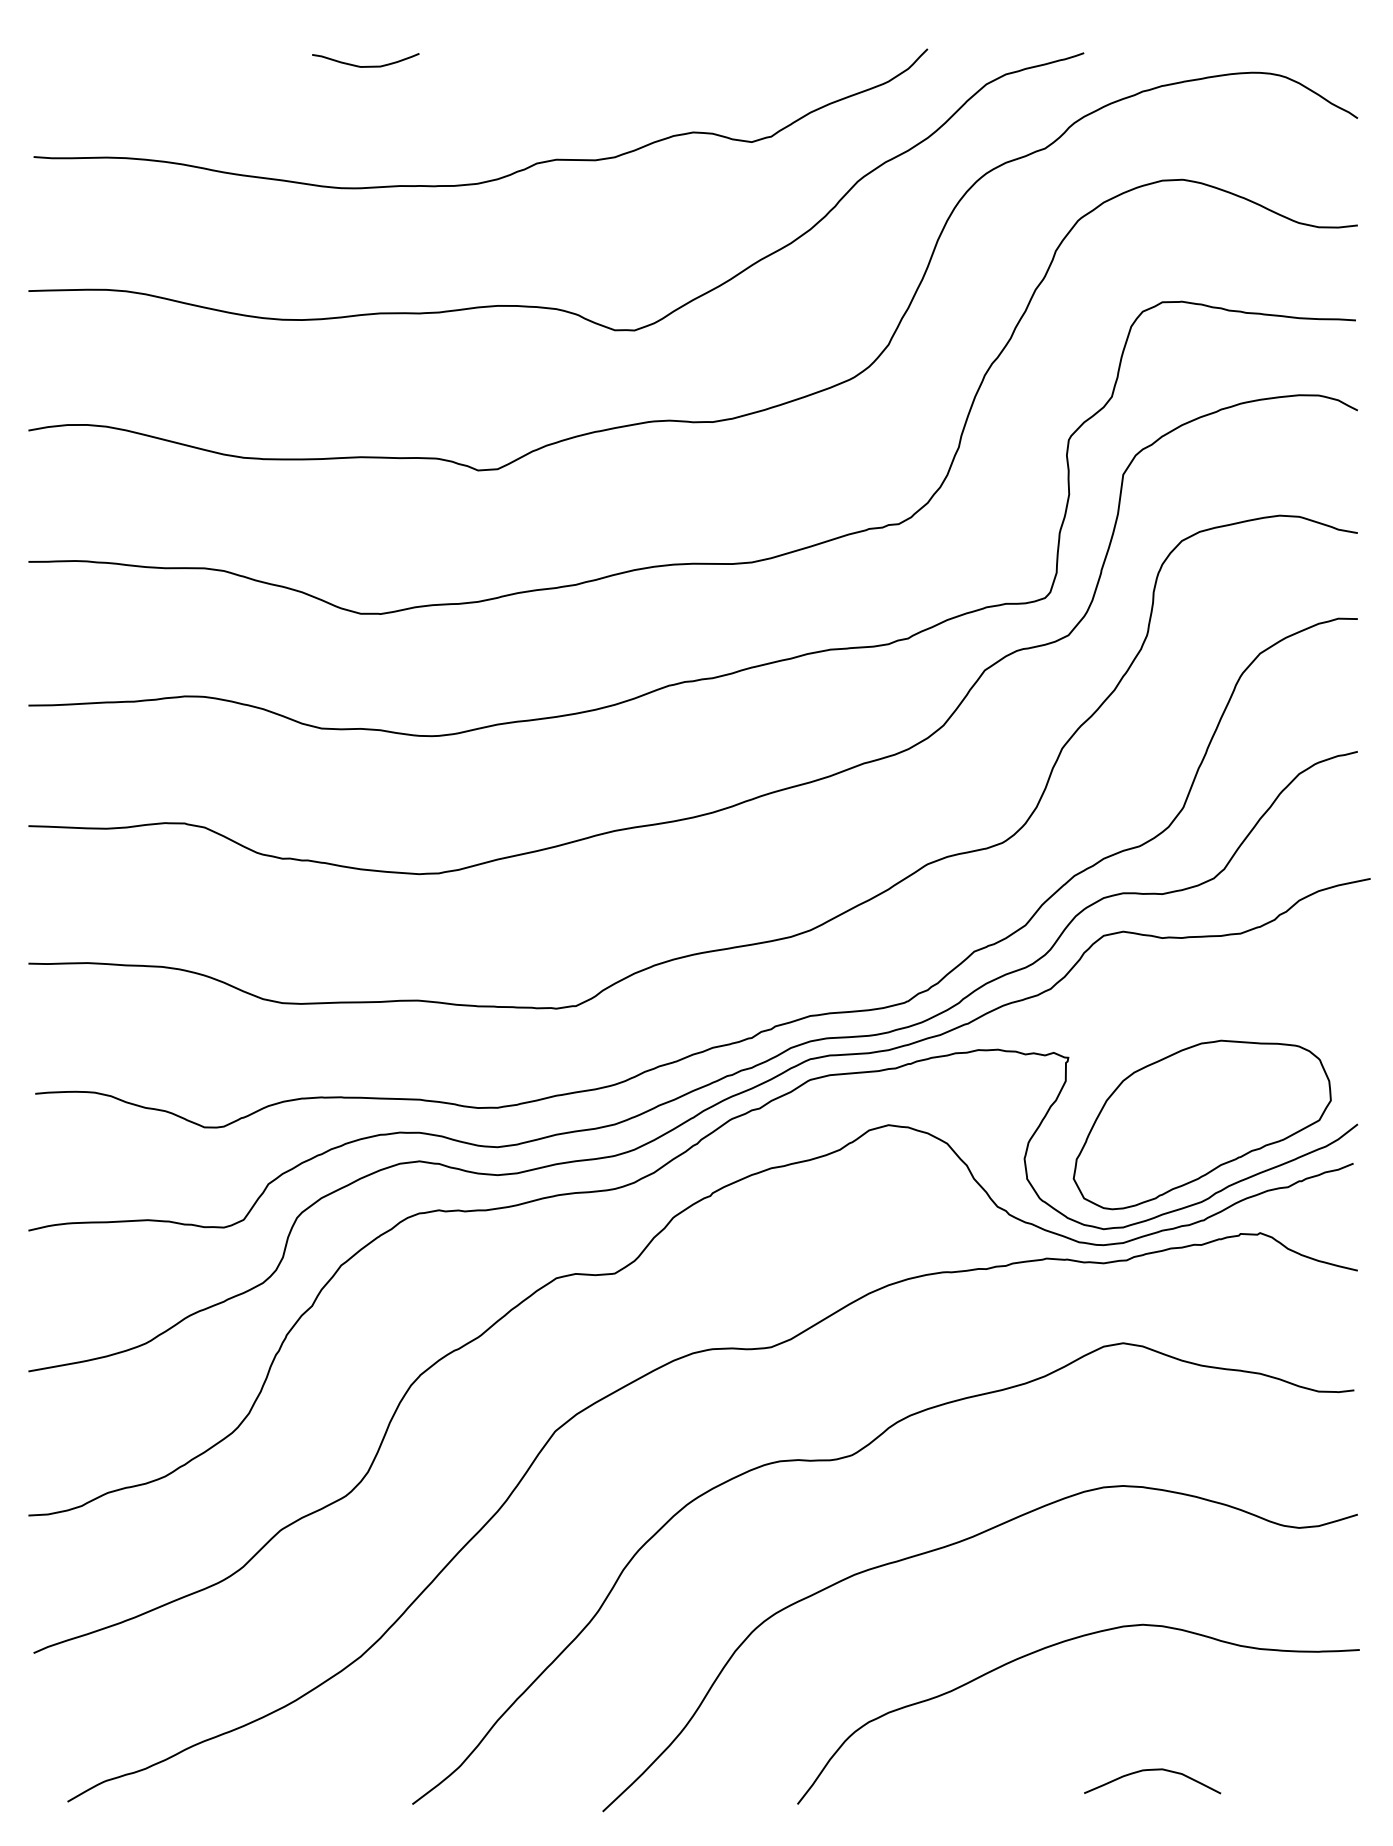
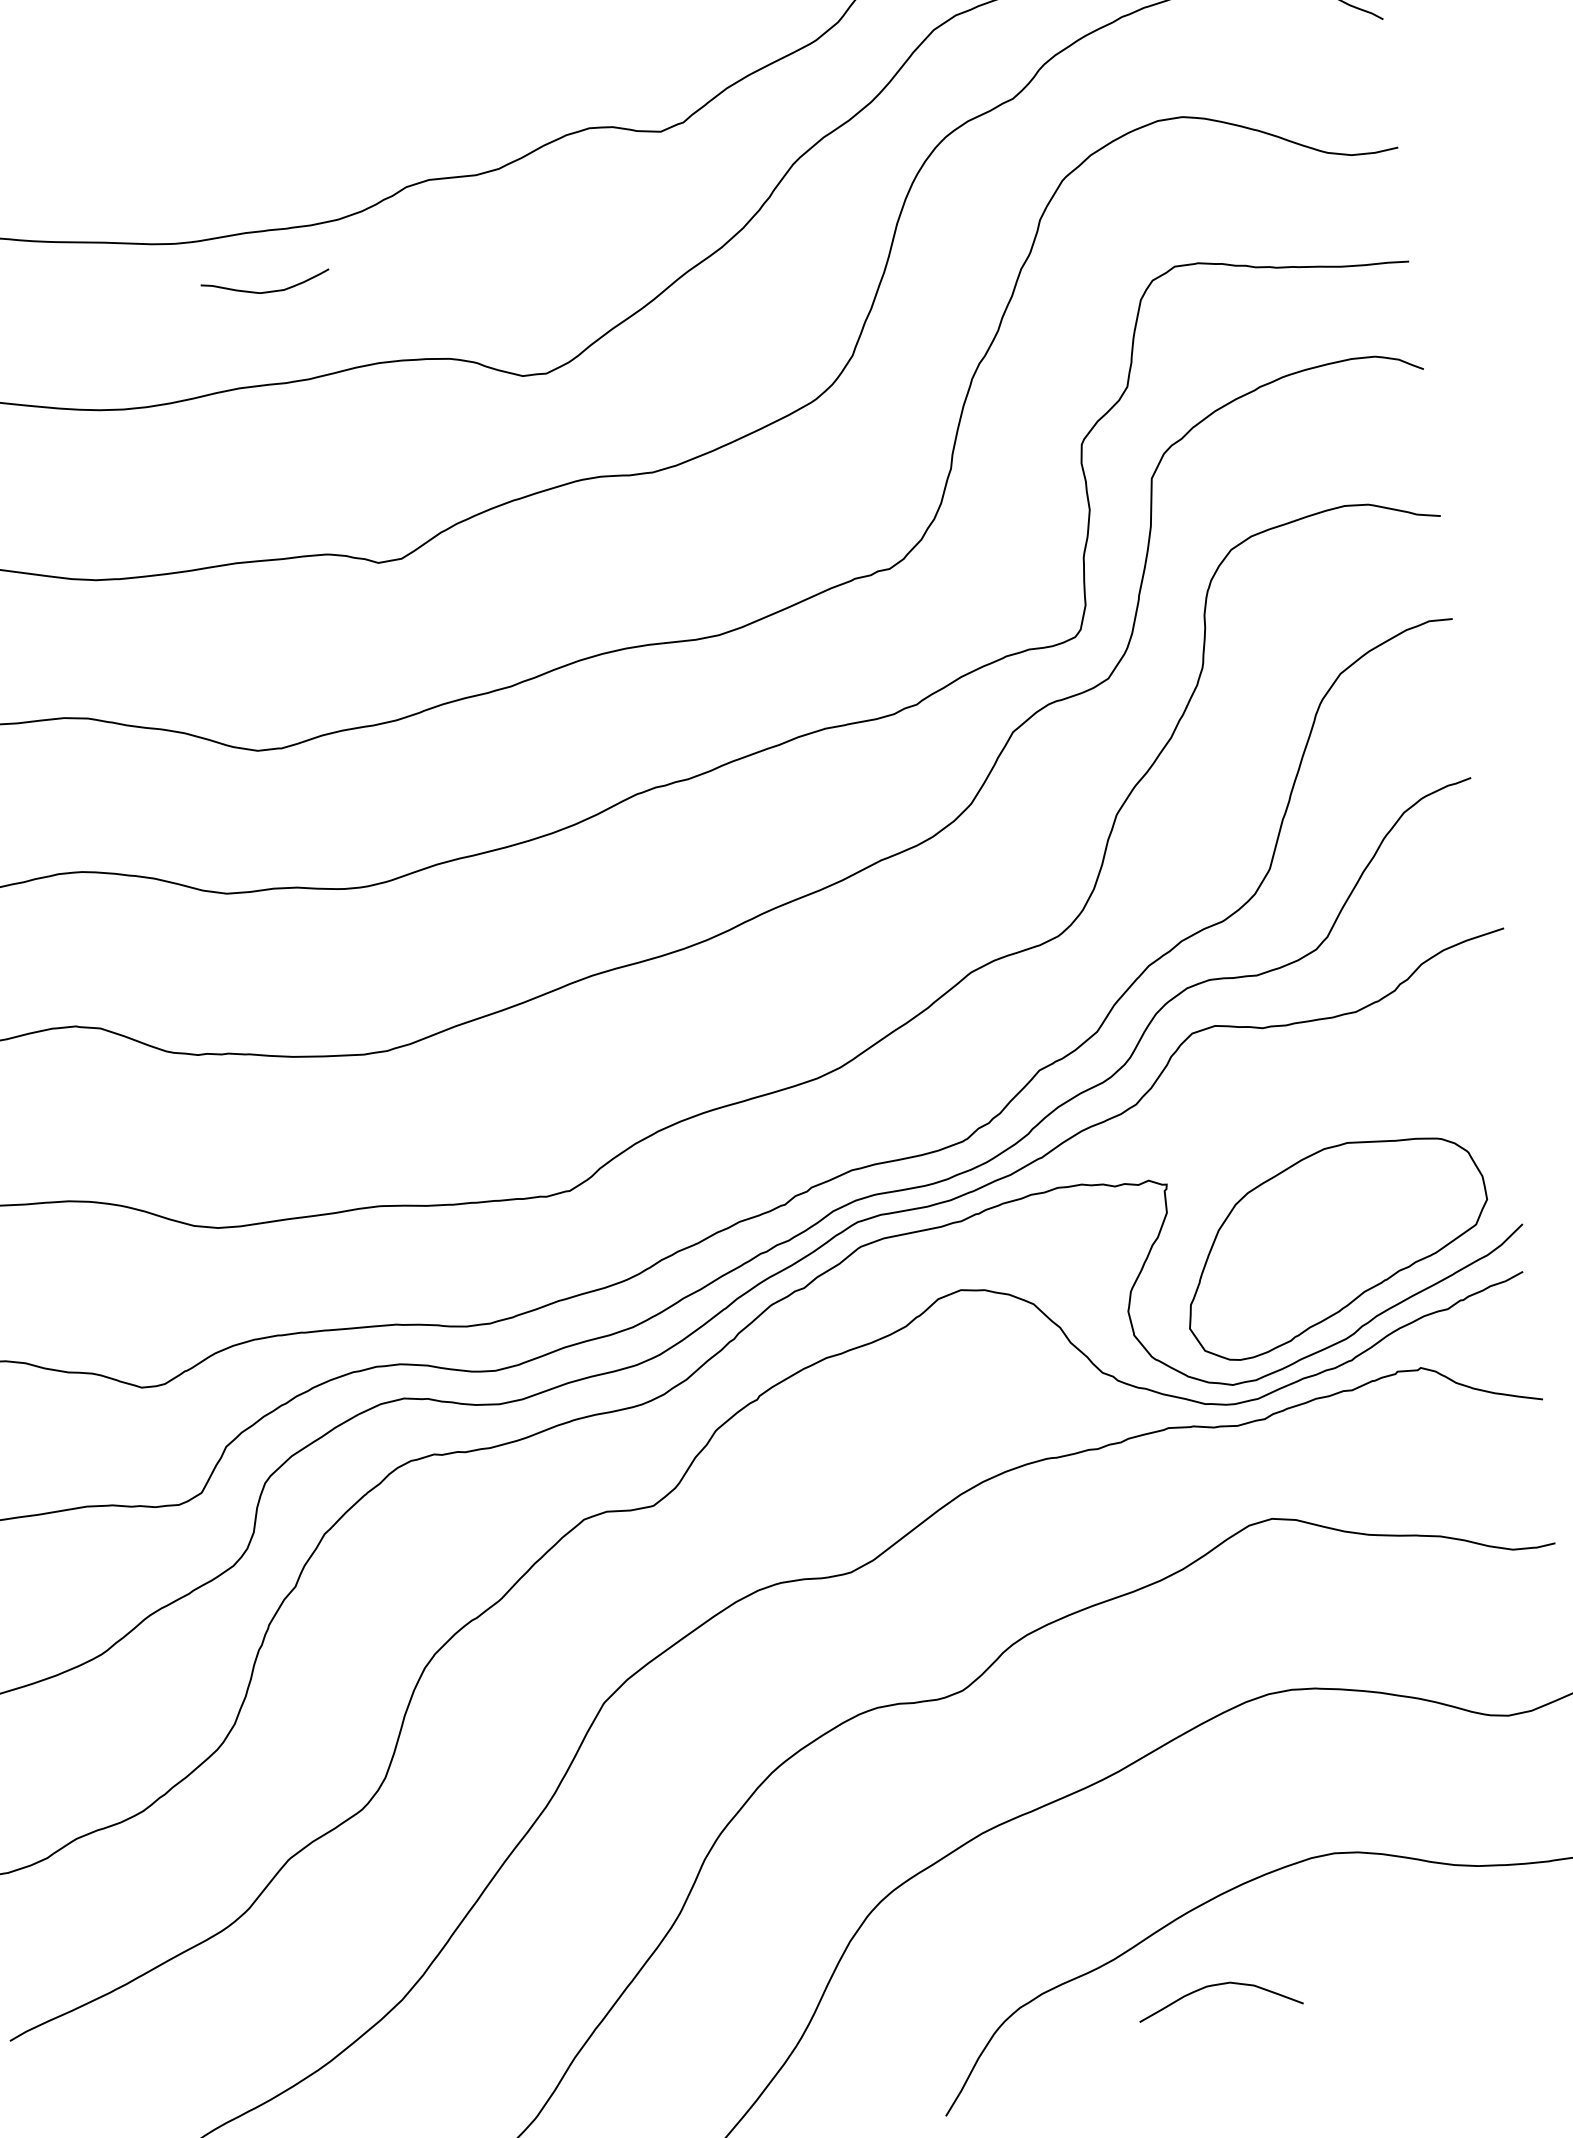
curve: (367, 65) -> (268, 290), moved
curve: (1152, 1770) -> (1218, 1985), moved

